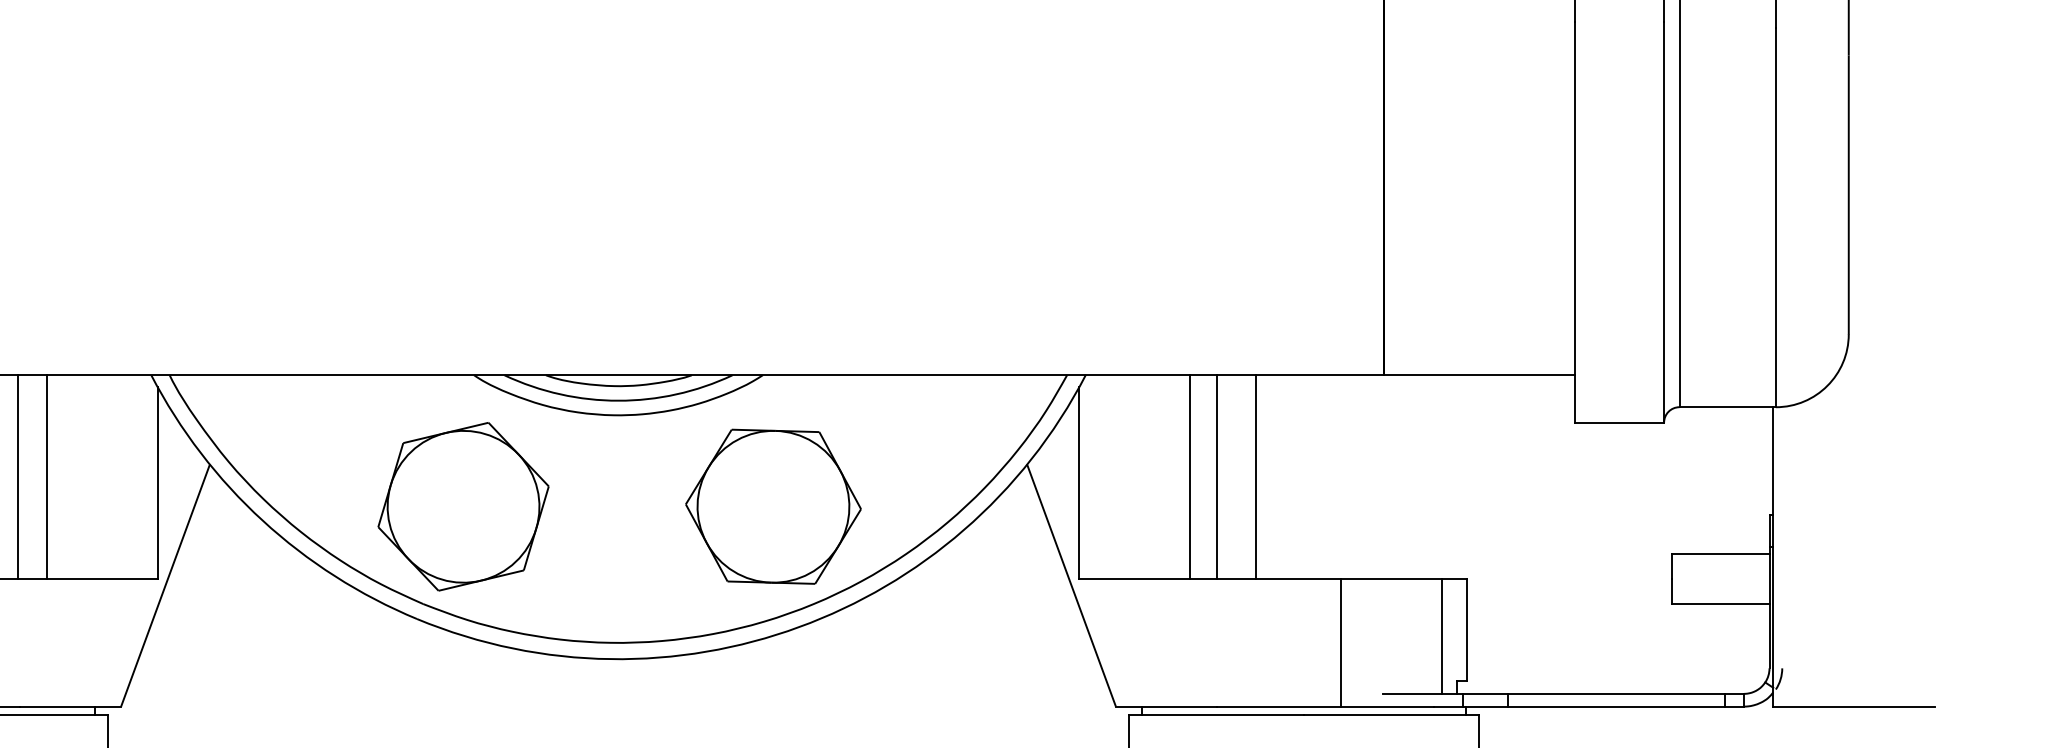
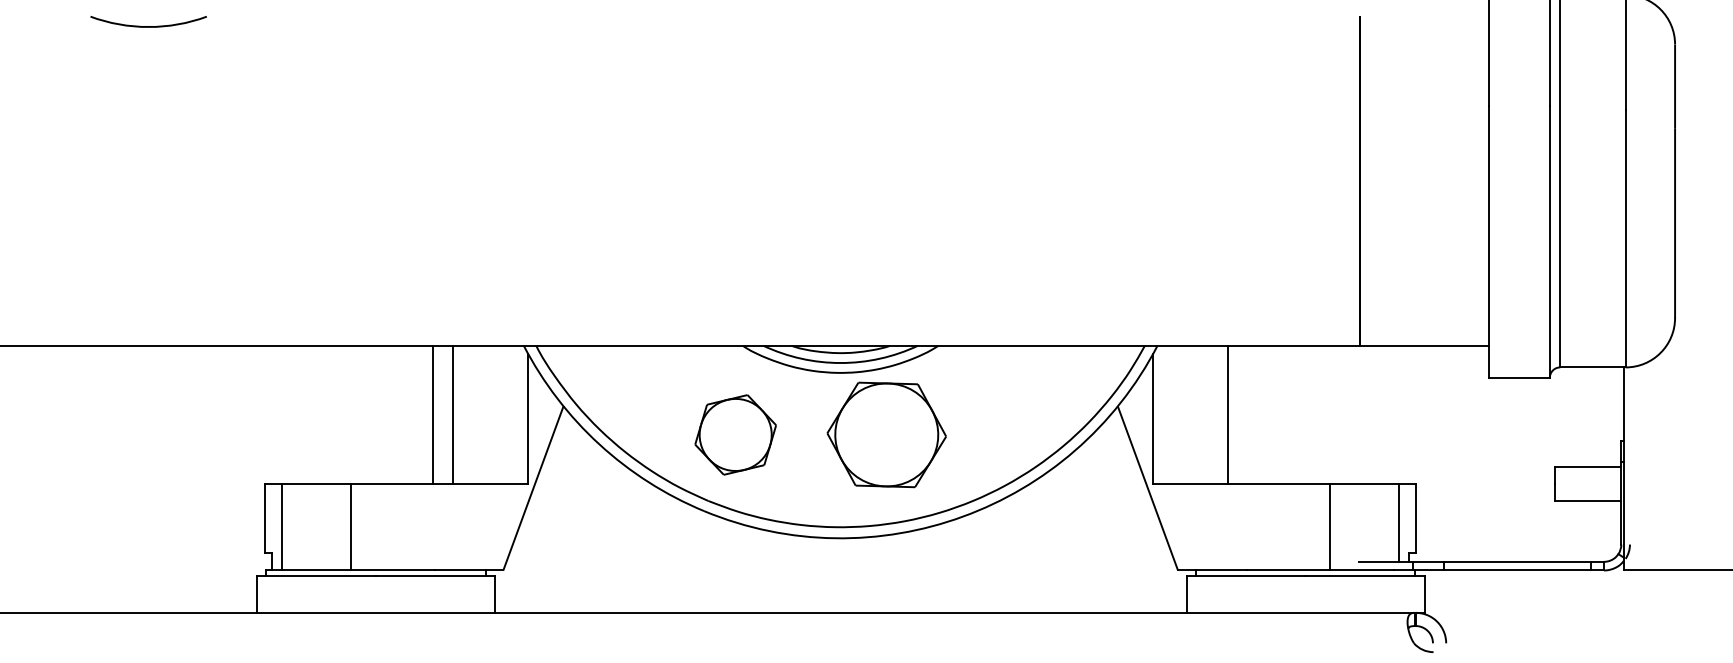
line: (1216, 476) -> (1246, 414), removed
line: (1256, 476) -> (1273, 414), removed
part: (463, 506) -> (735, 434), size x0.7
part: (773, 506) -> (886, 434), moved

